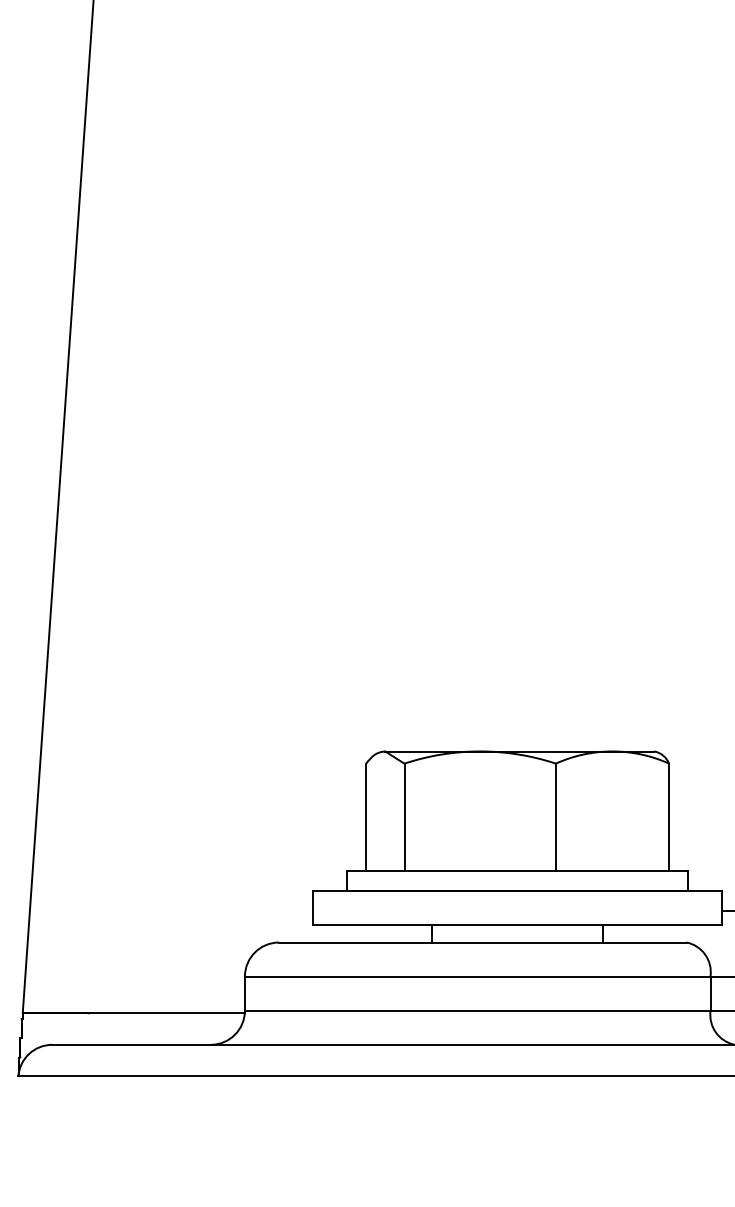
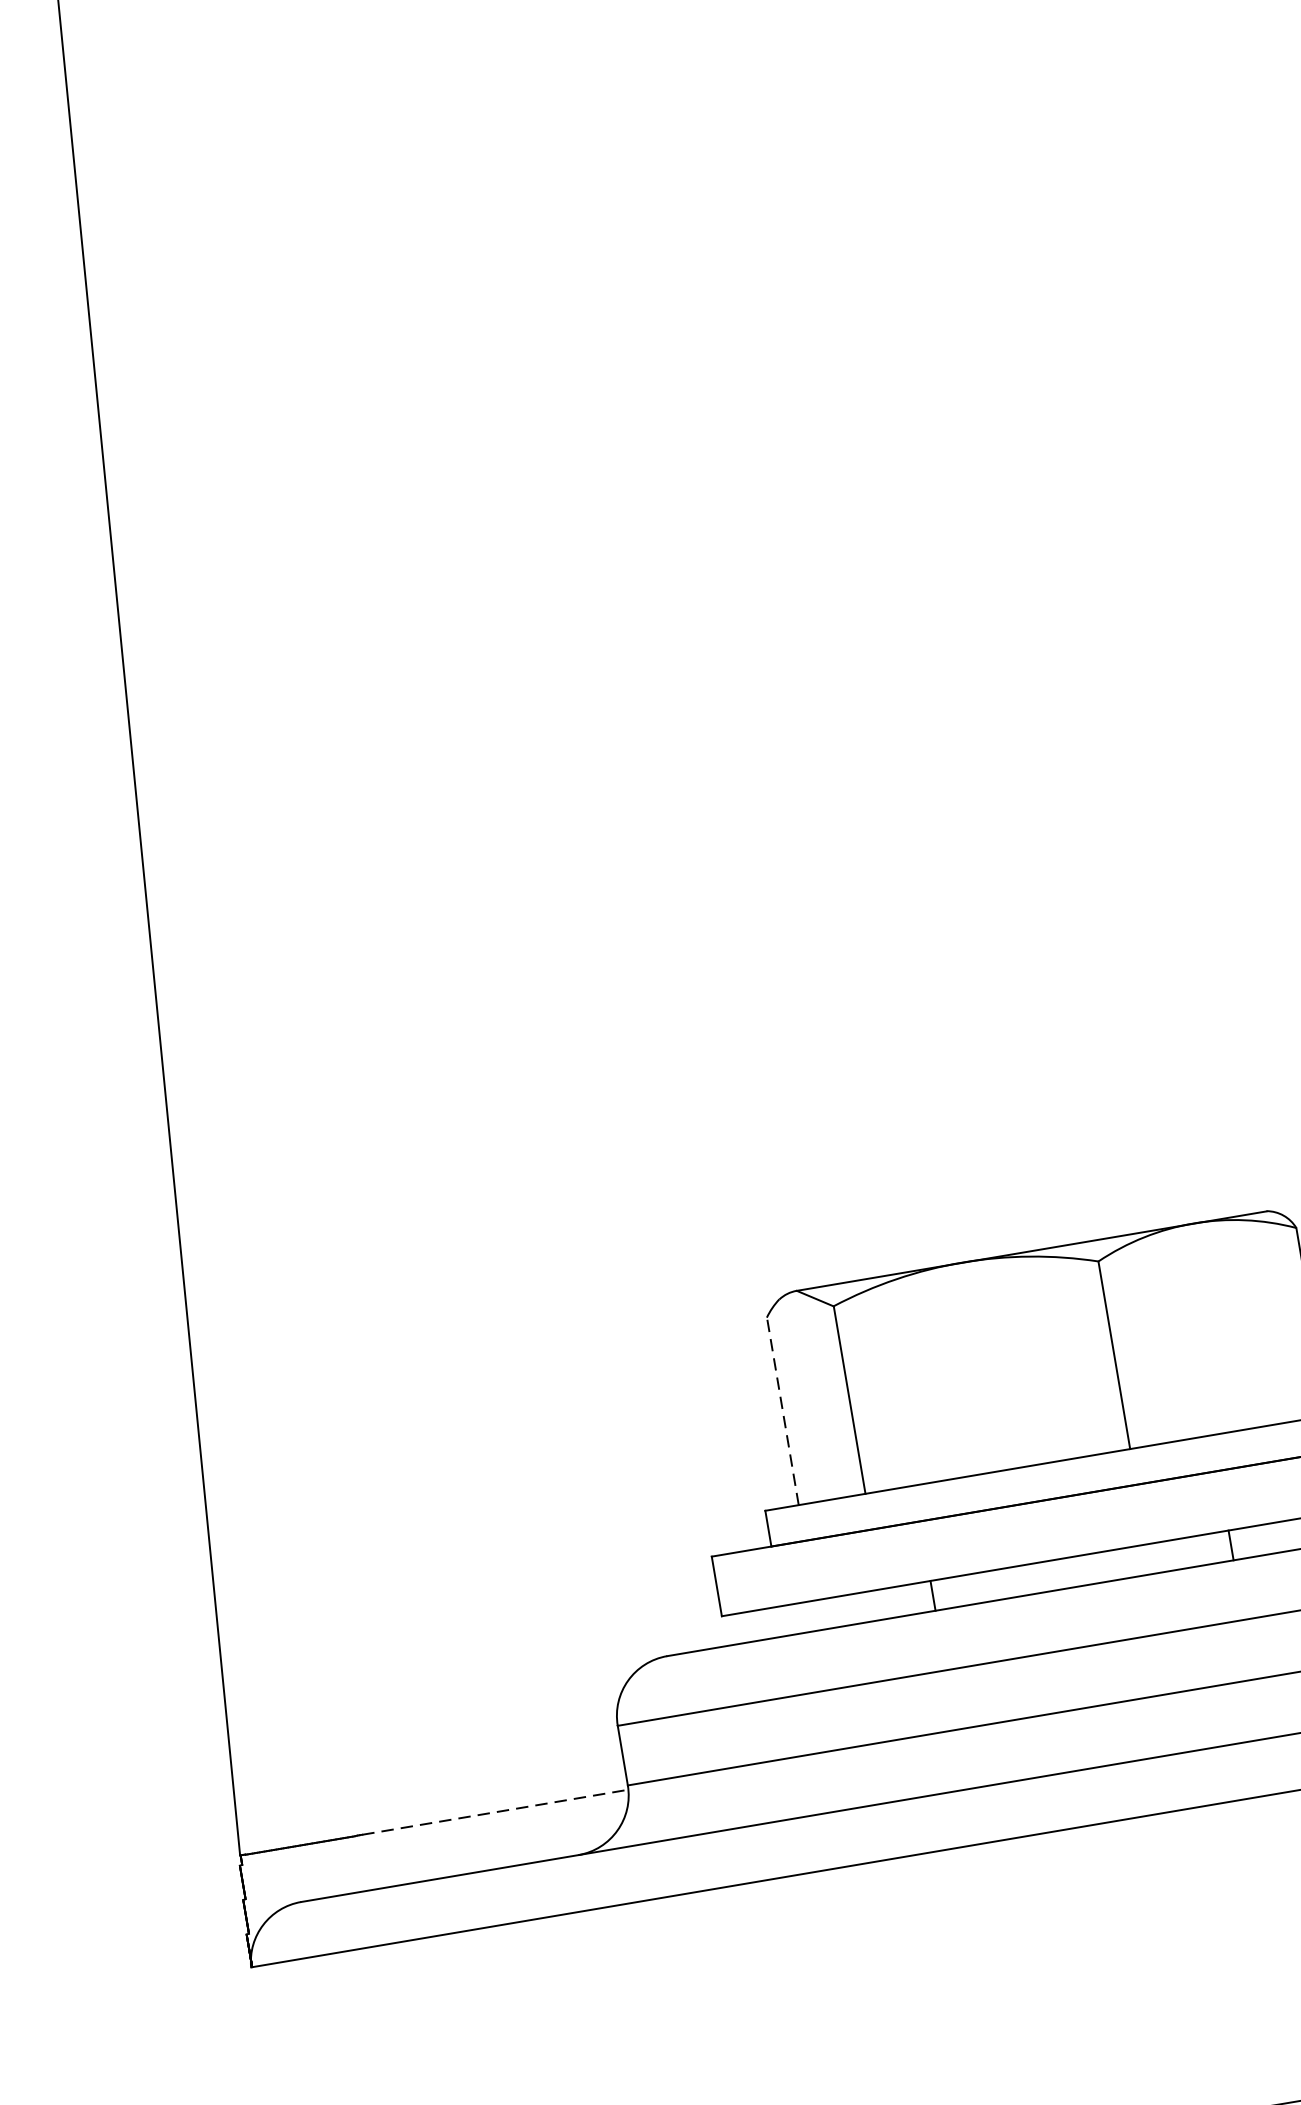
line: (366, 817) -> (783, 1411), solid -> dashed
line: (169, 1013) -> (496, 1812), solid -> dashed

